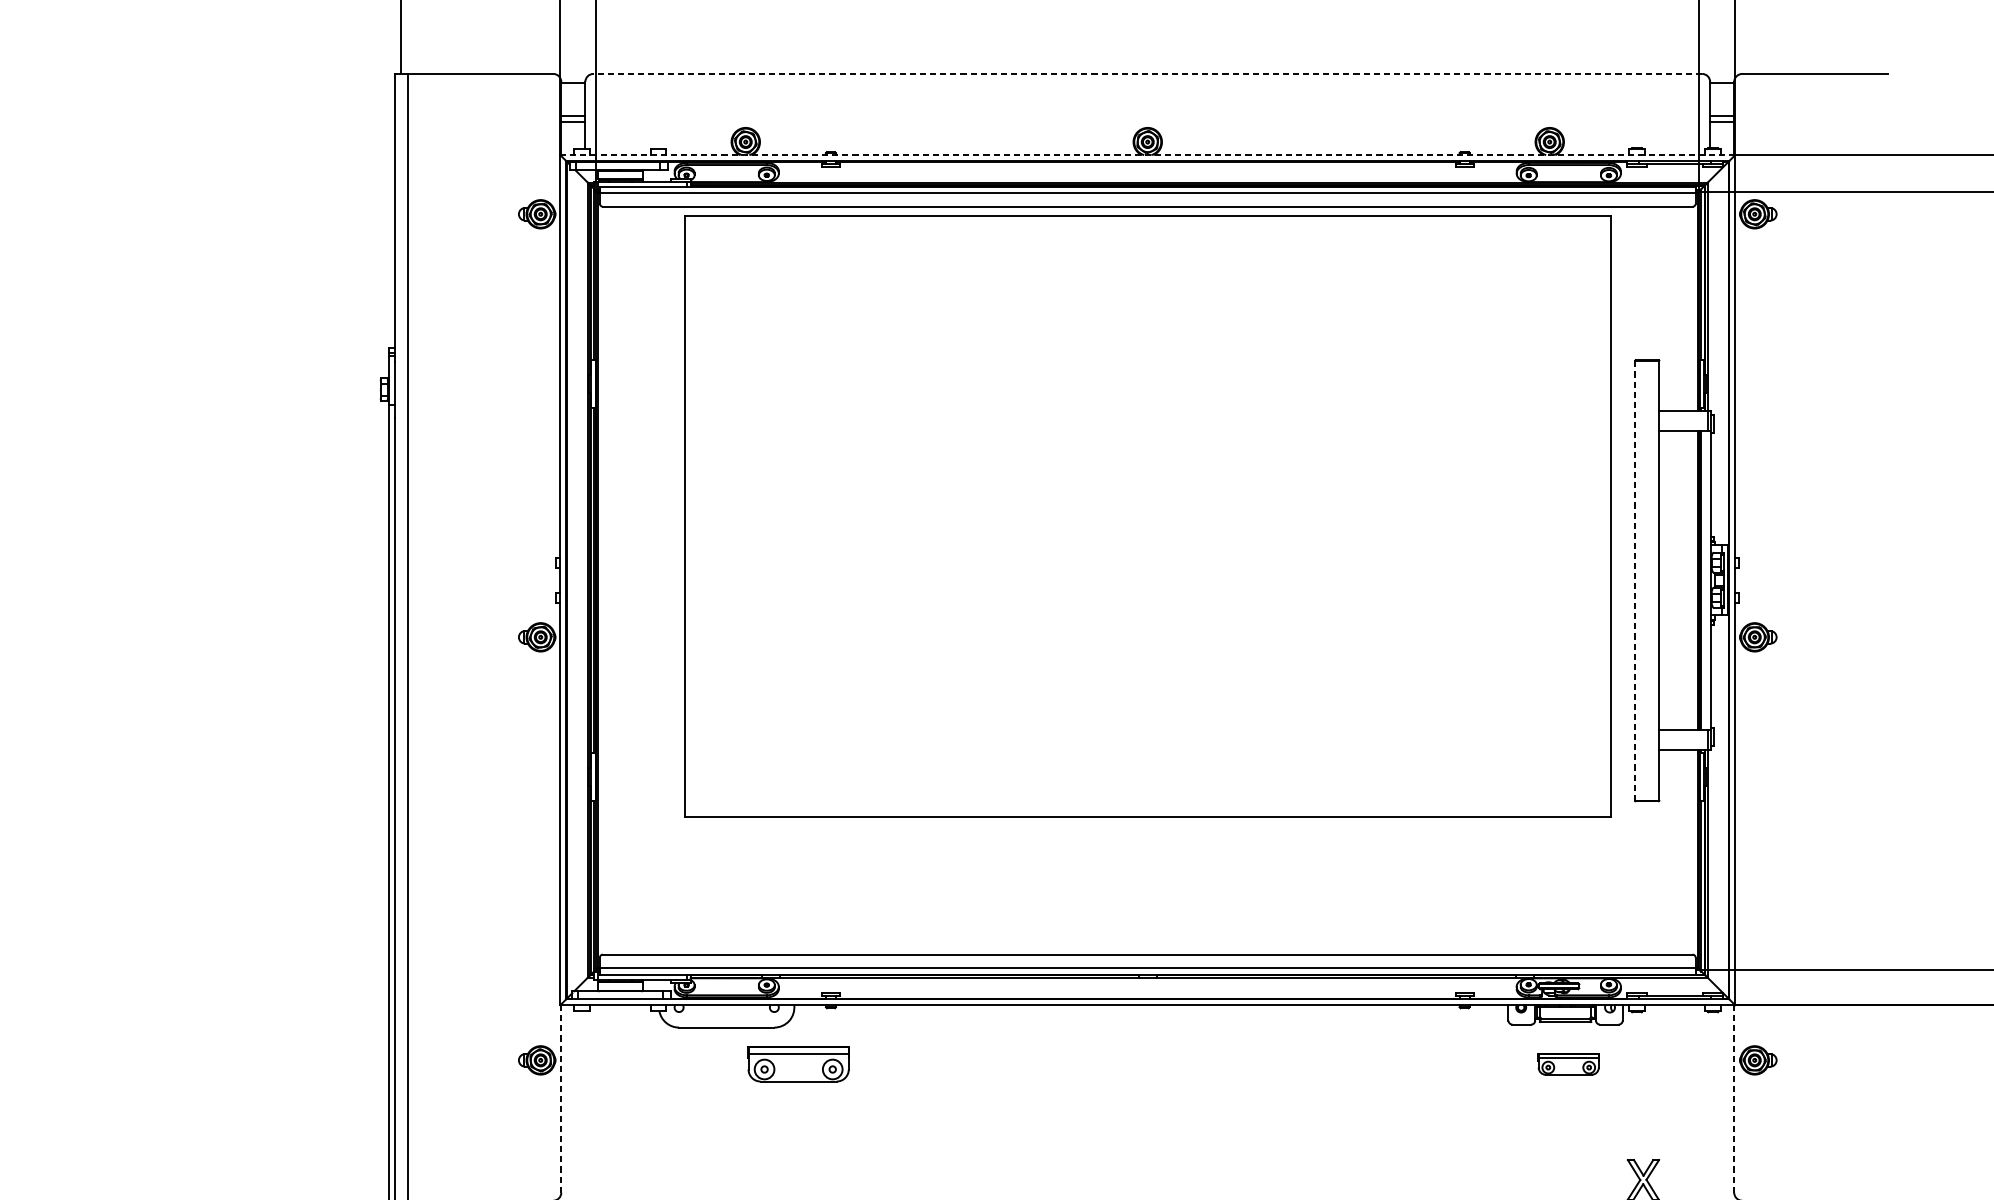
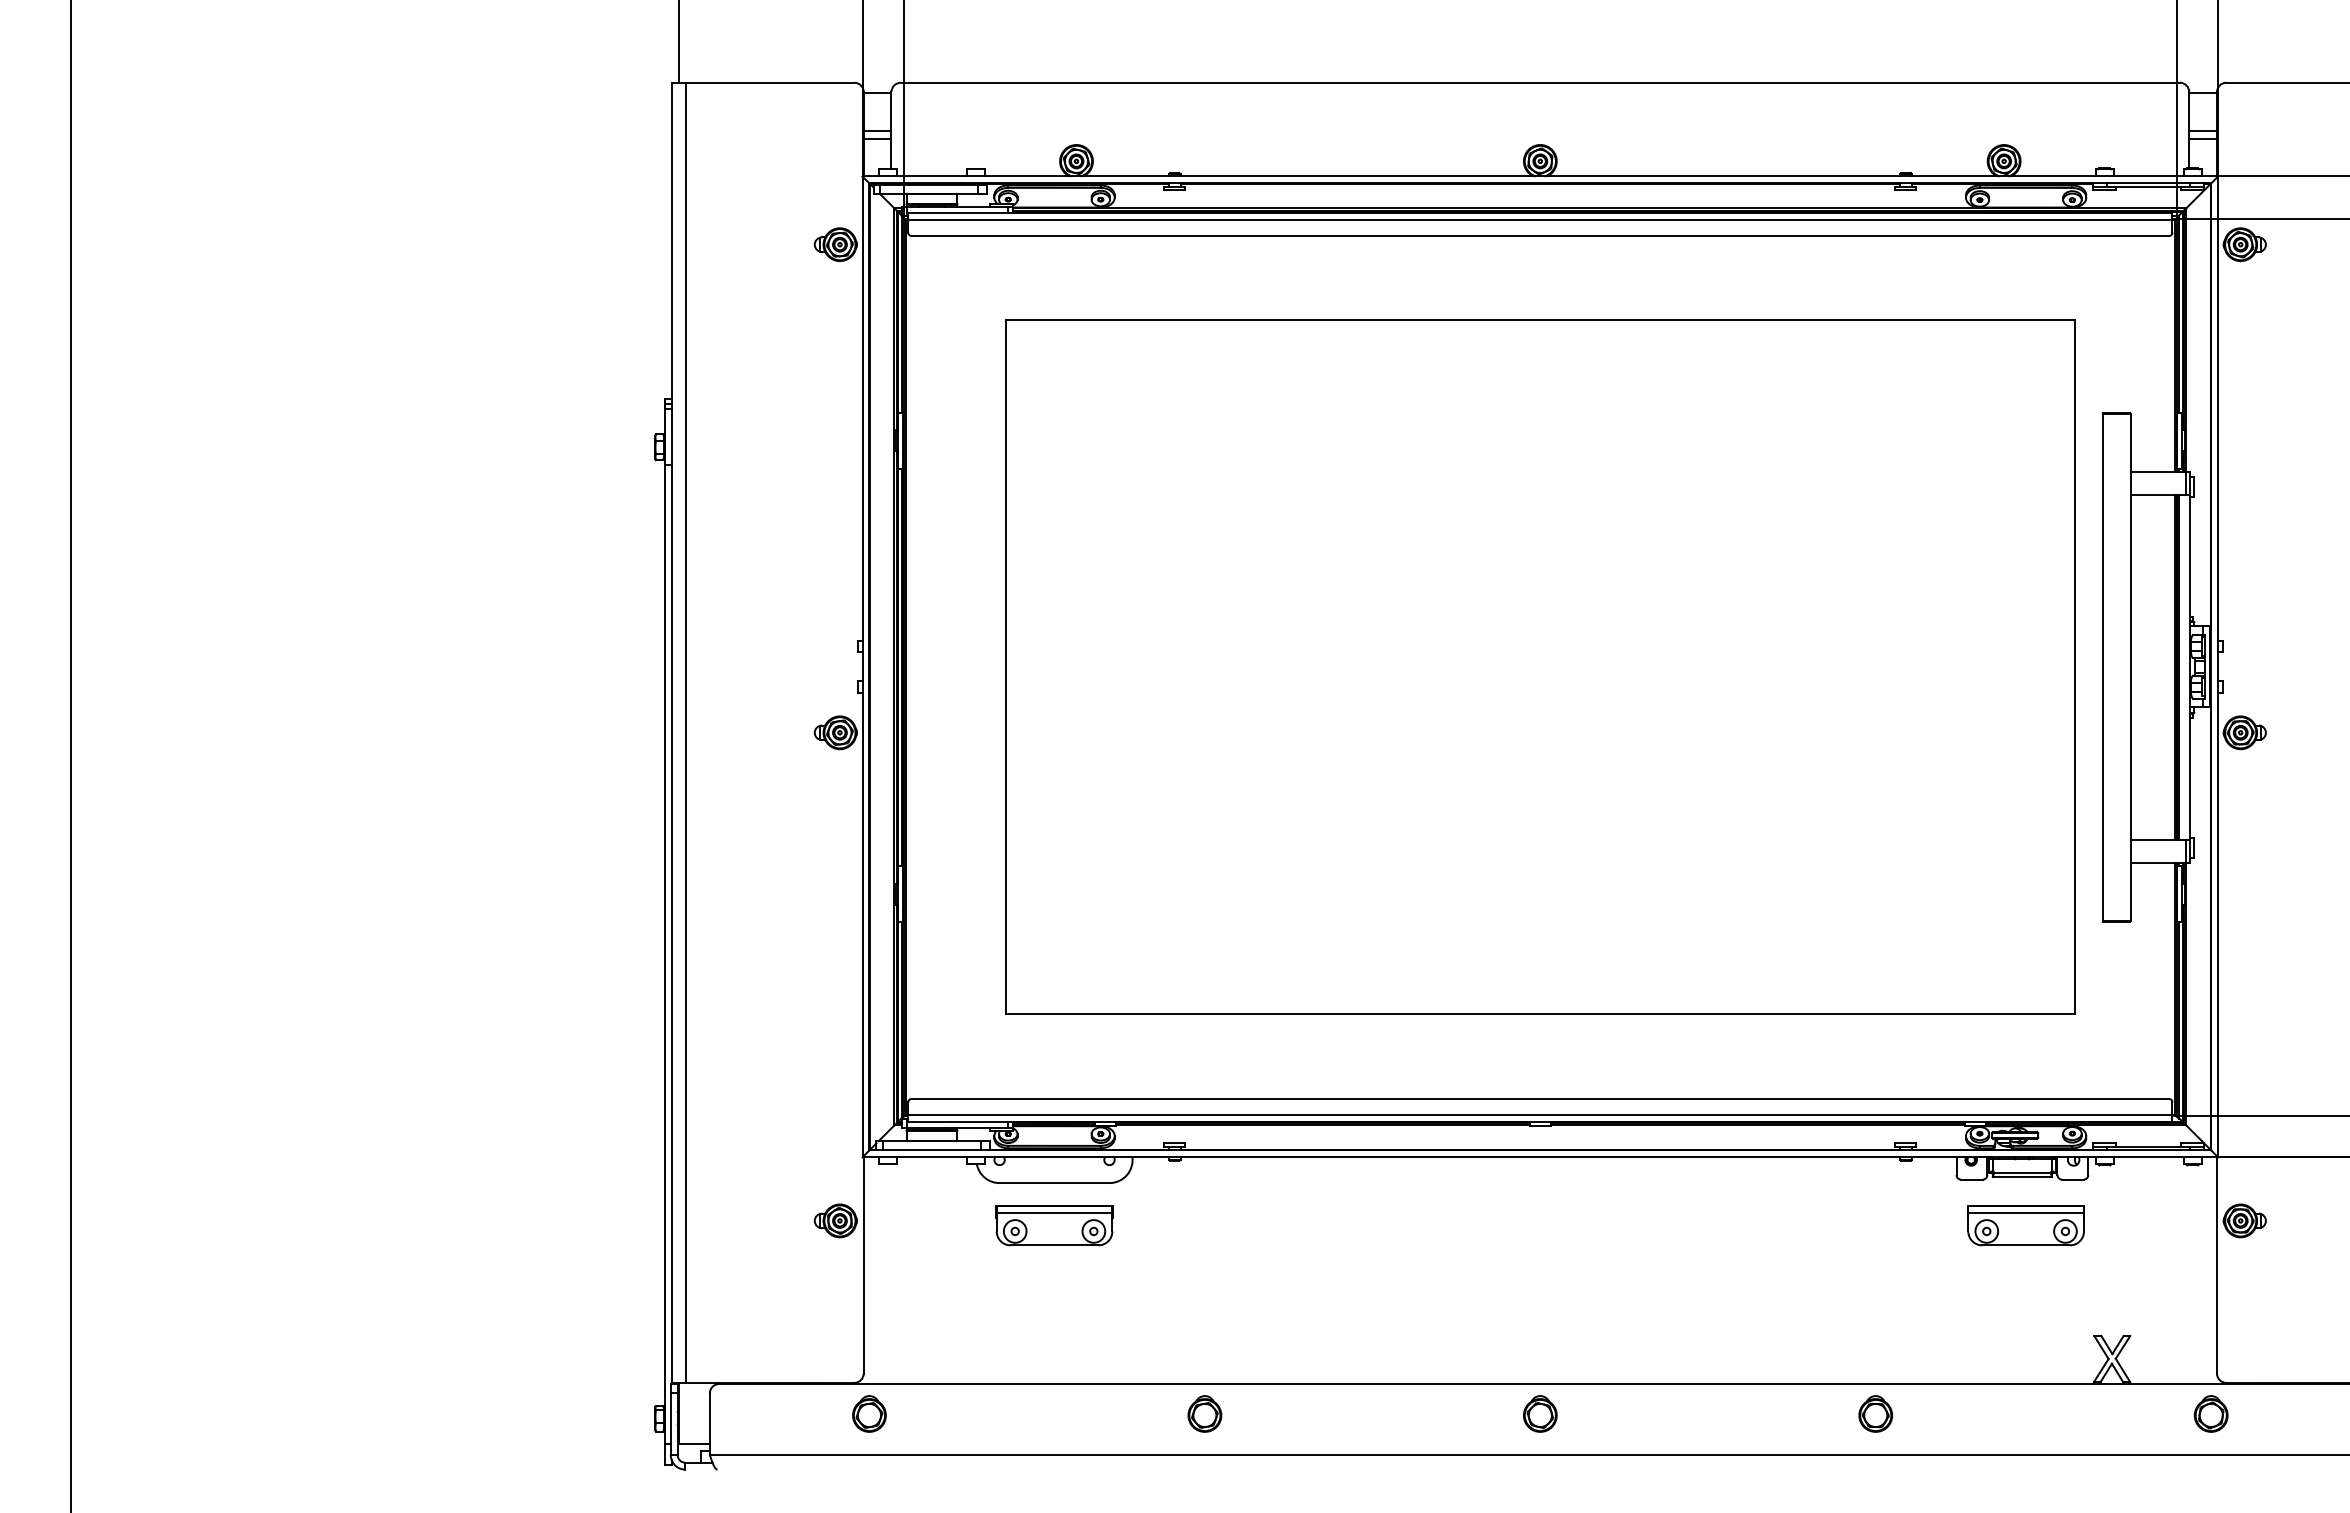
line: (1147, 73) -> (1540, 82), dashed -> solid
line: (1147, 155) -> (1540, 176), dashed -> solid
part: (1147, 515) -> (1540, 666), moved
line: (1634, 580) -> (2102, 667), dashed -> solid
part: (798, 1064) -> (1054, 1225), moved
part: (1568, 1064) -> (2025, 1225), size x1.67
line: (1733, 1098) -> (2216, 1264), dashed -> solid
line: (561, 1099) -> (863, 1265), dashed -> solid

